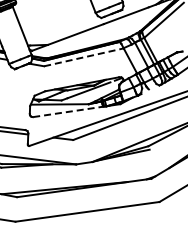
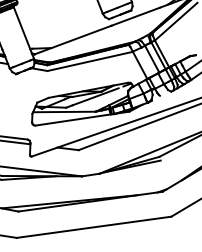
line: (83, 57) -> (89, 61), dashed -> solid
line: (69, 111) -> (74, 119), dashed -> solid

